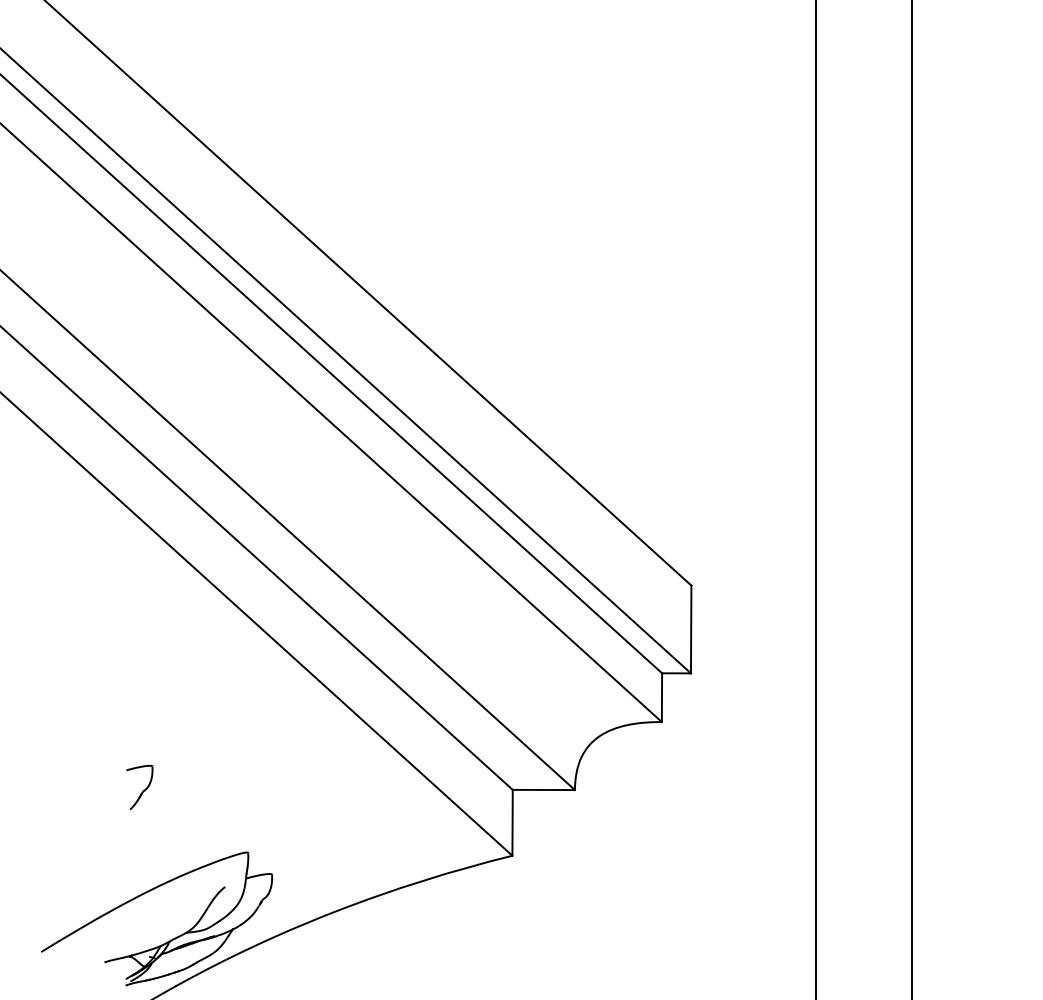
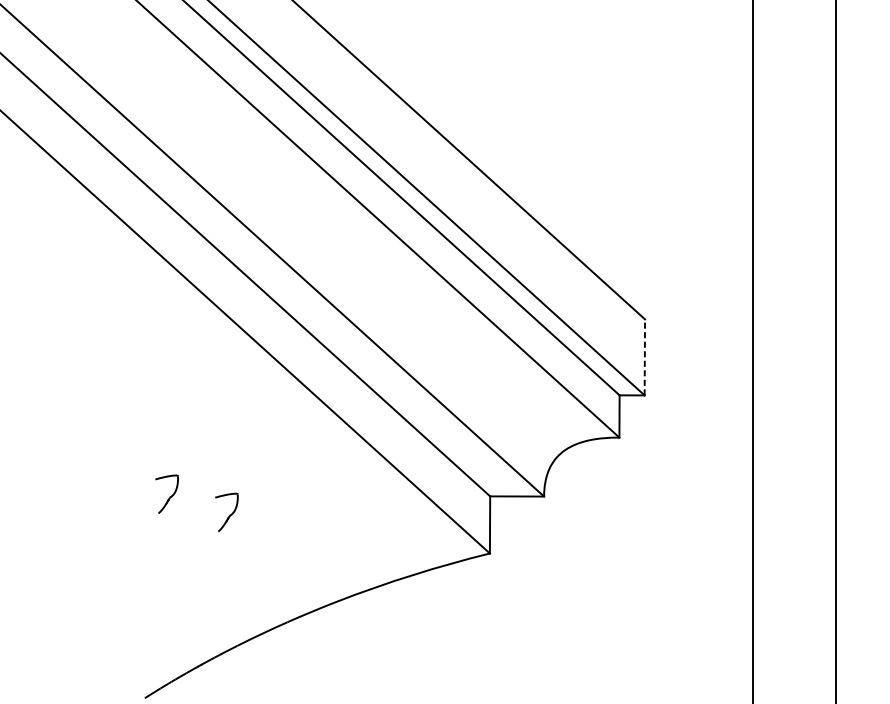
line: (691, 629) -> (645, 357), solid -> dashed
part: (208, 807) -> (226, 511), added
part: (167, 941) -> (190, 627), removed

